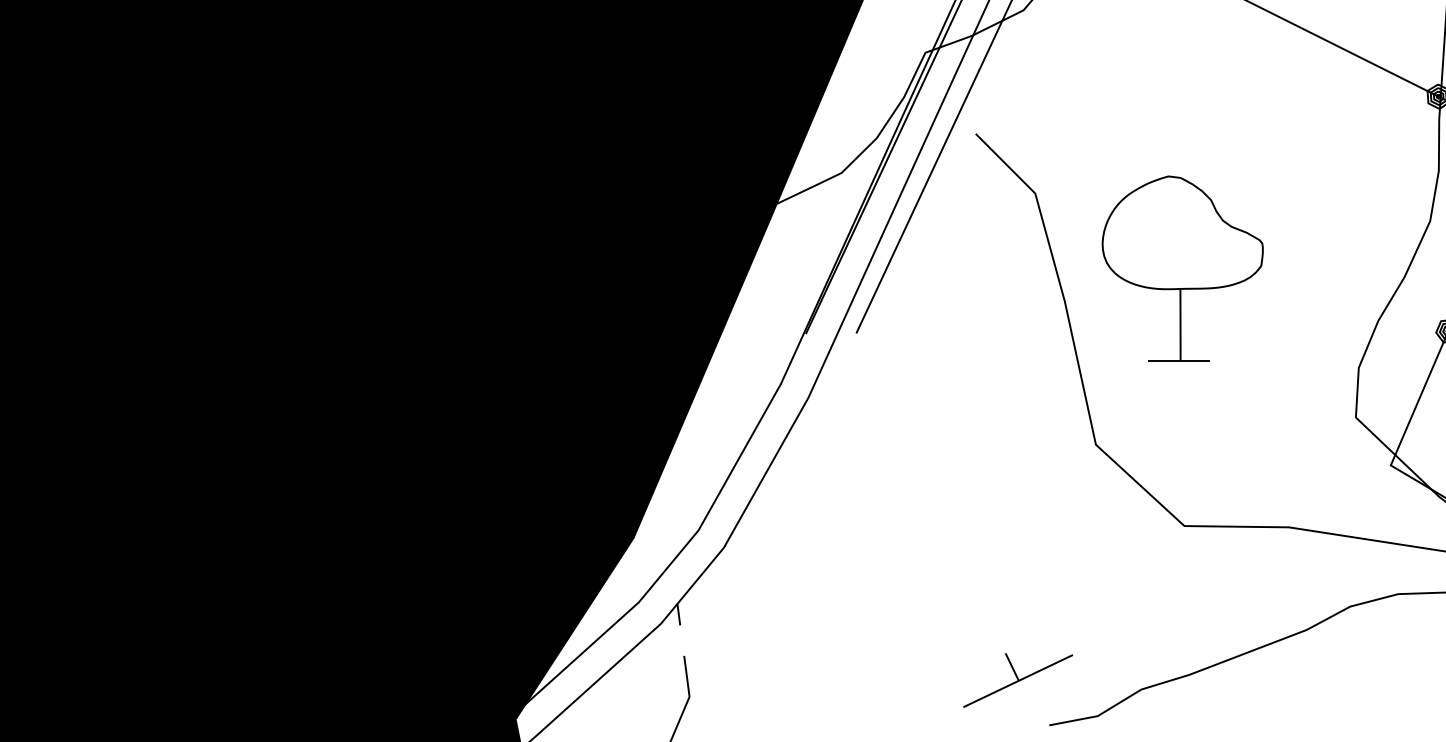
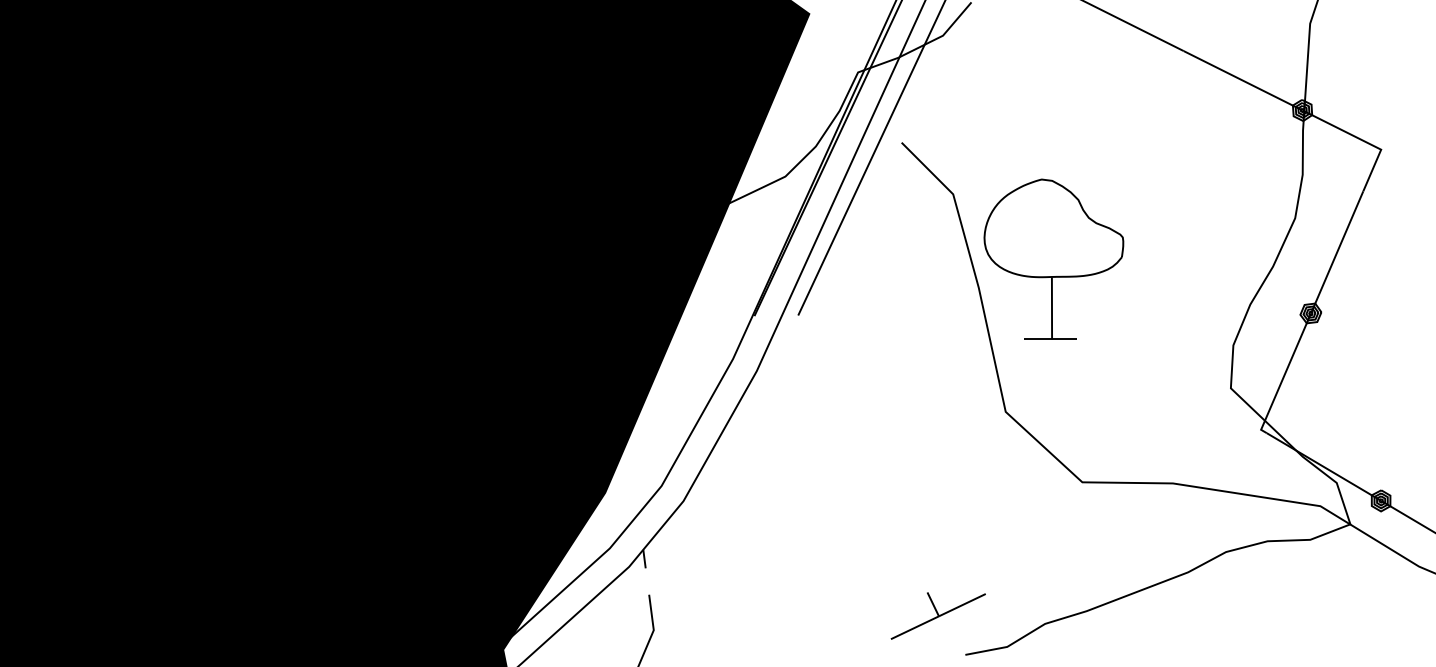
part: (1182, 267) -> (1053, 258), moved

